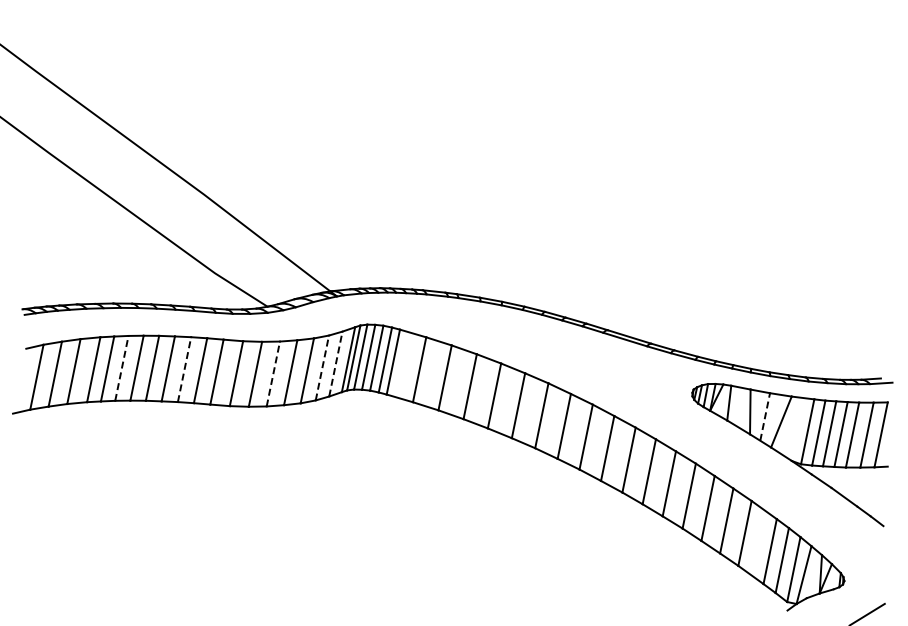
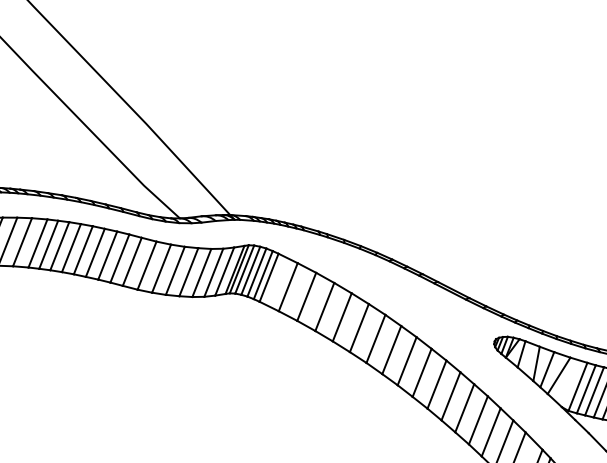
line: (335, 363) -> (224, 271), dashed -> solid
line: (122, 367) -> (60, 245), dashed -> solid
line: (322, 367) -> (213, 272), dashed -> solid
line: (184, 369) -> (107, 255), dashed -> solid
line: (273, 373) -> (175, 270), dashed -> solid
line: (765, 416) -> (547, 369), dashed -> solid

